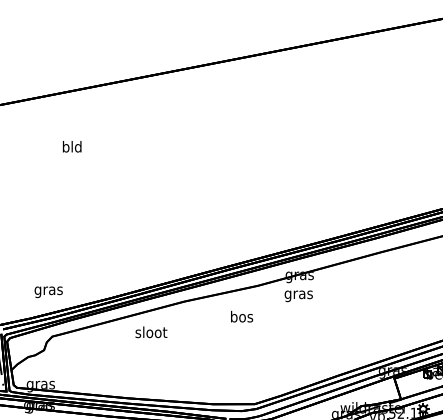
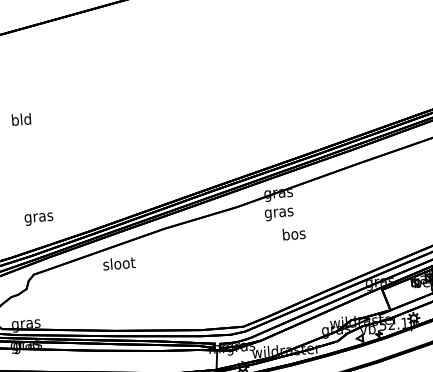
text: (72, 146) -> (21, 119), moved
text: (48, 292) -> (38, 219), moved
text: (242, 316) -> (294, 233), moved
text: (151, 332) -> (119, 263), moved

